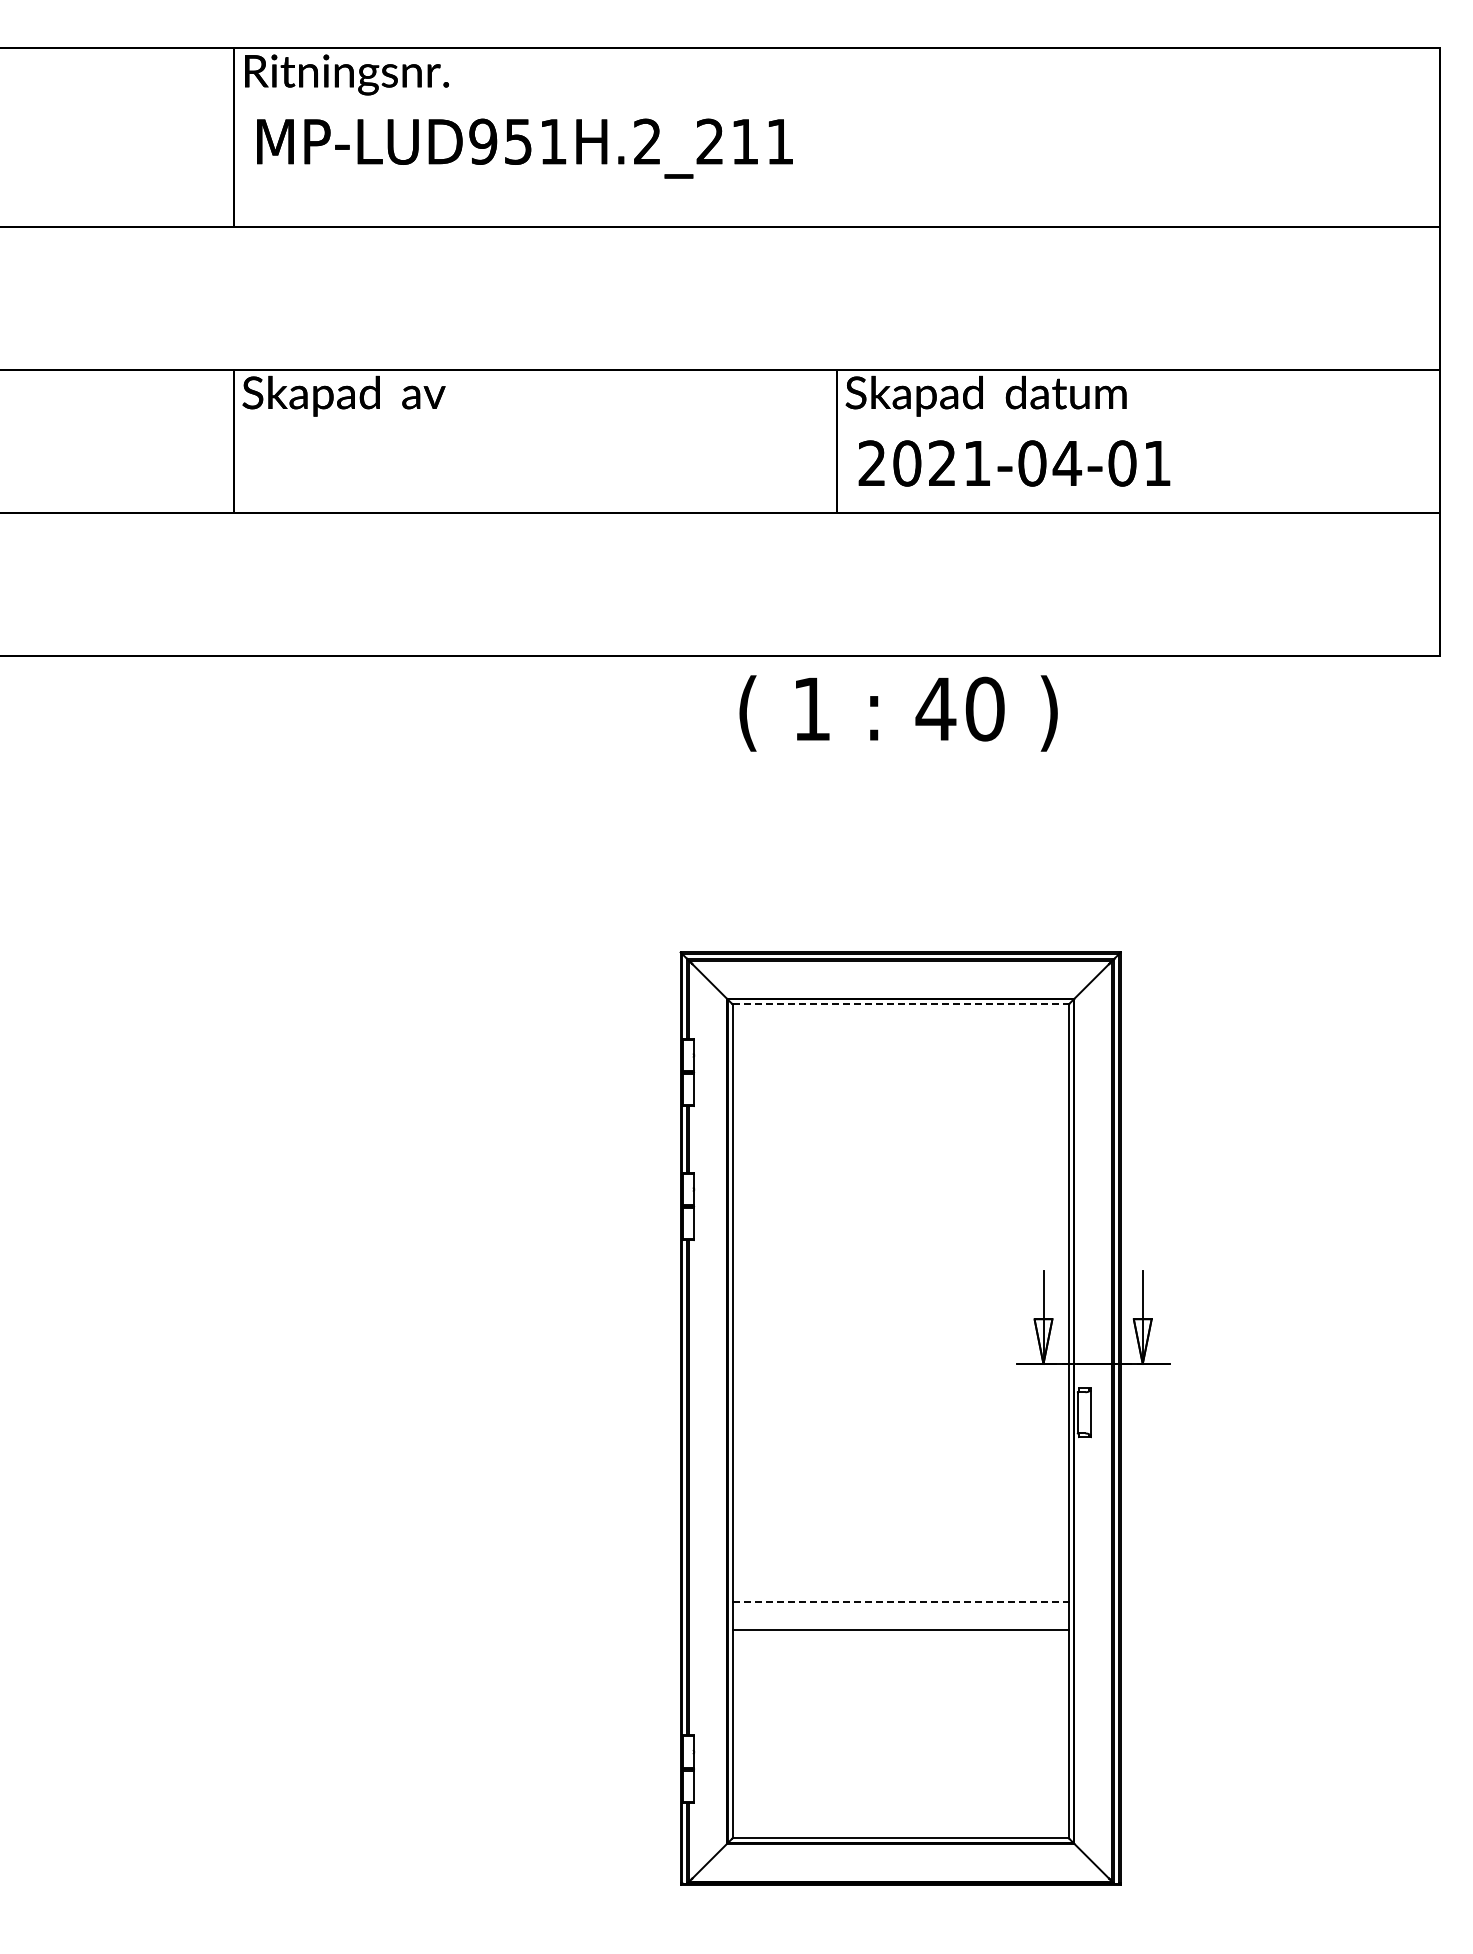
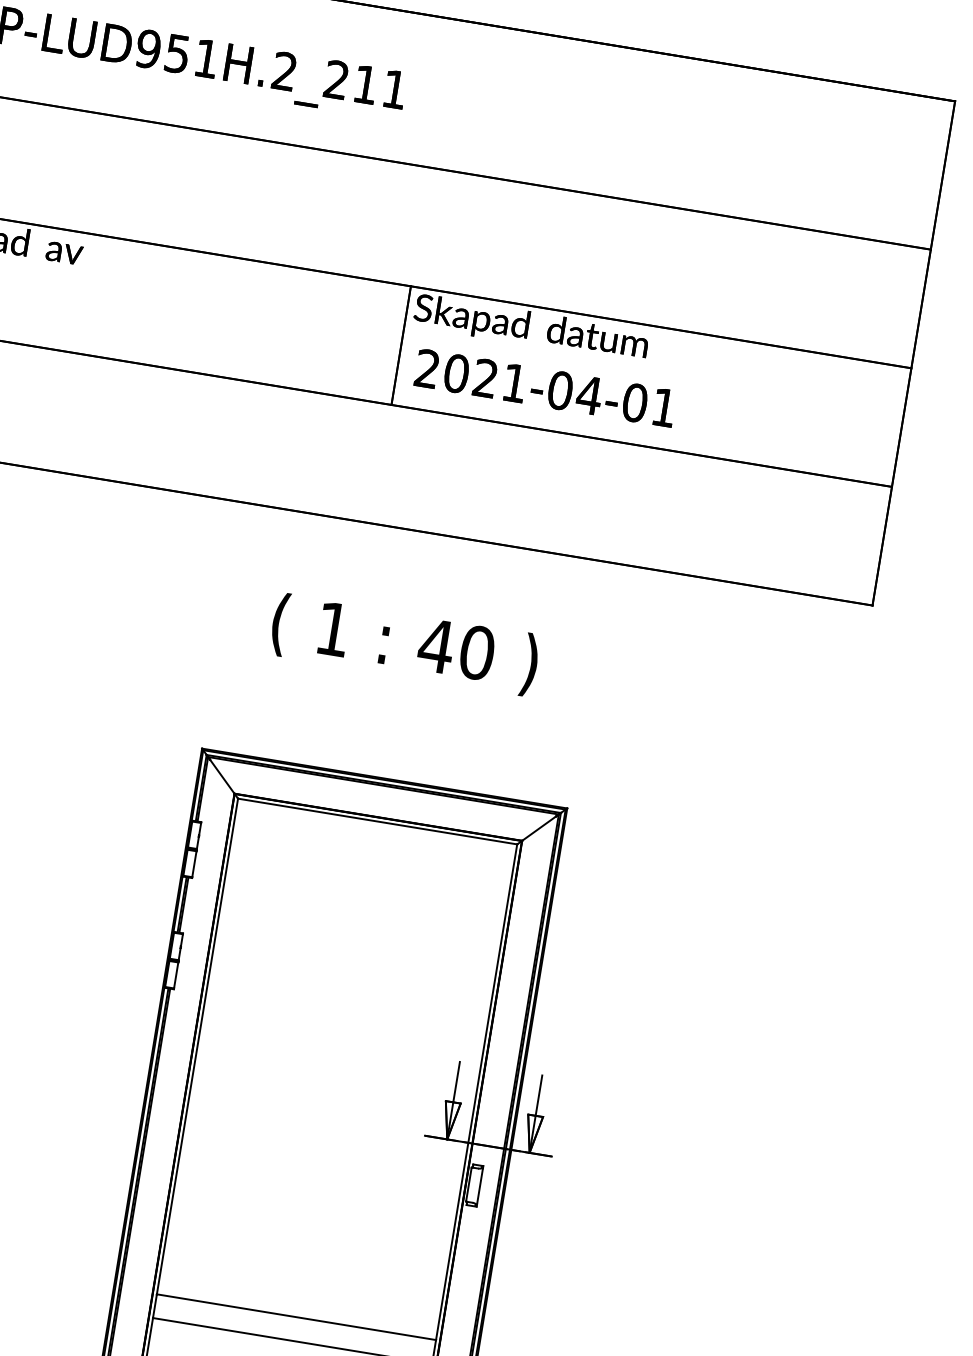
text: (898, 713) -> (404, 644), moved
line: (901, 1004) -> (378, 821), dashed -> solid
line: (901, 1601) -> (297, 1317), dashed -> solid

